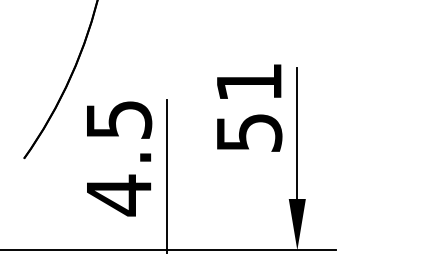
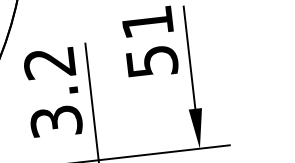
text: (118, 158) -> (52, 93), 4.5 -> 3.2

